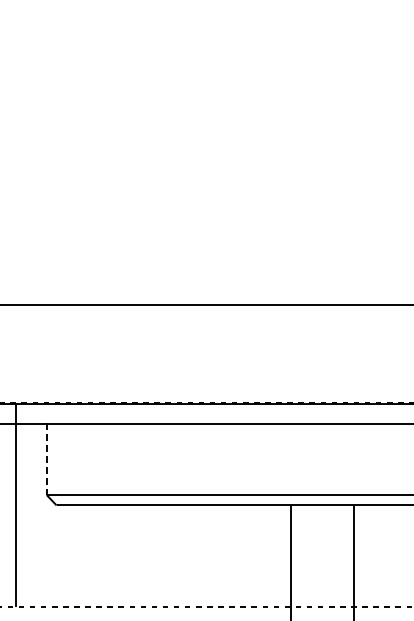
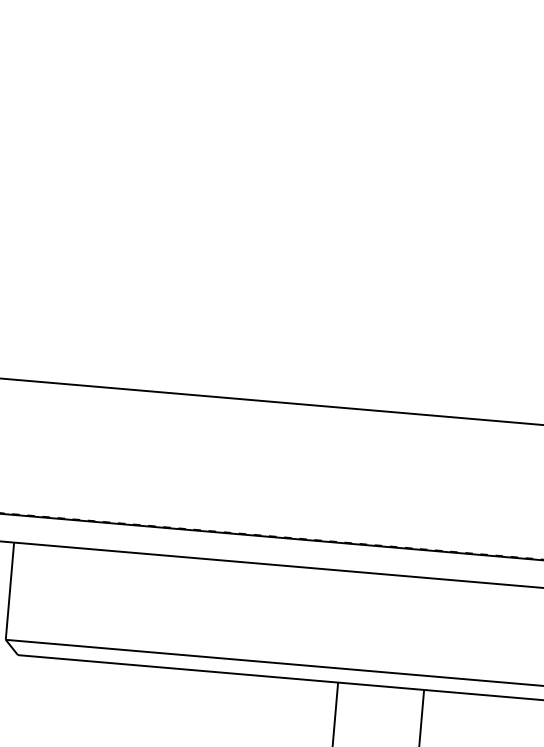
line: (46, 459) -> (9, 591), dashed -> solid

